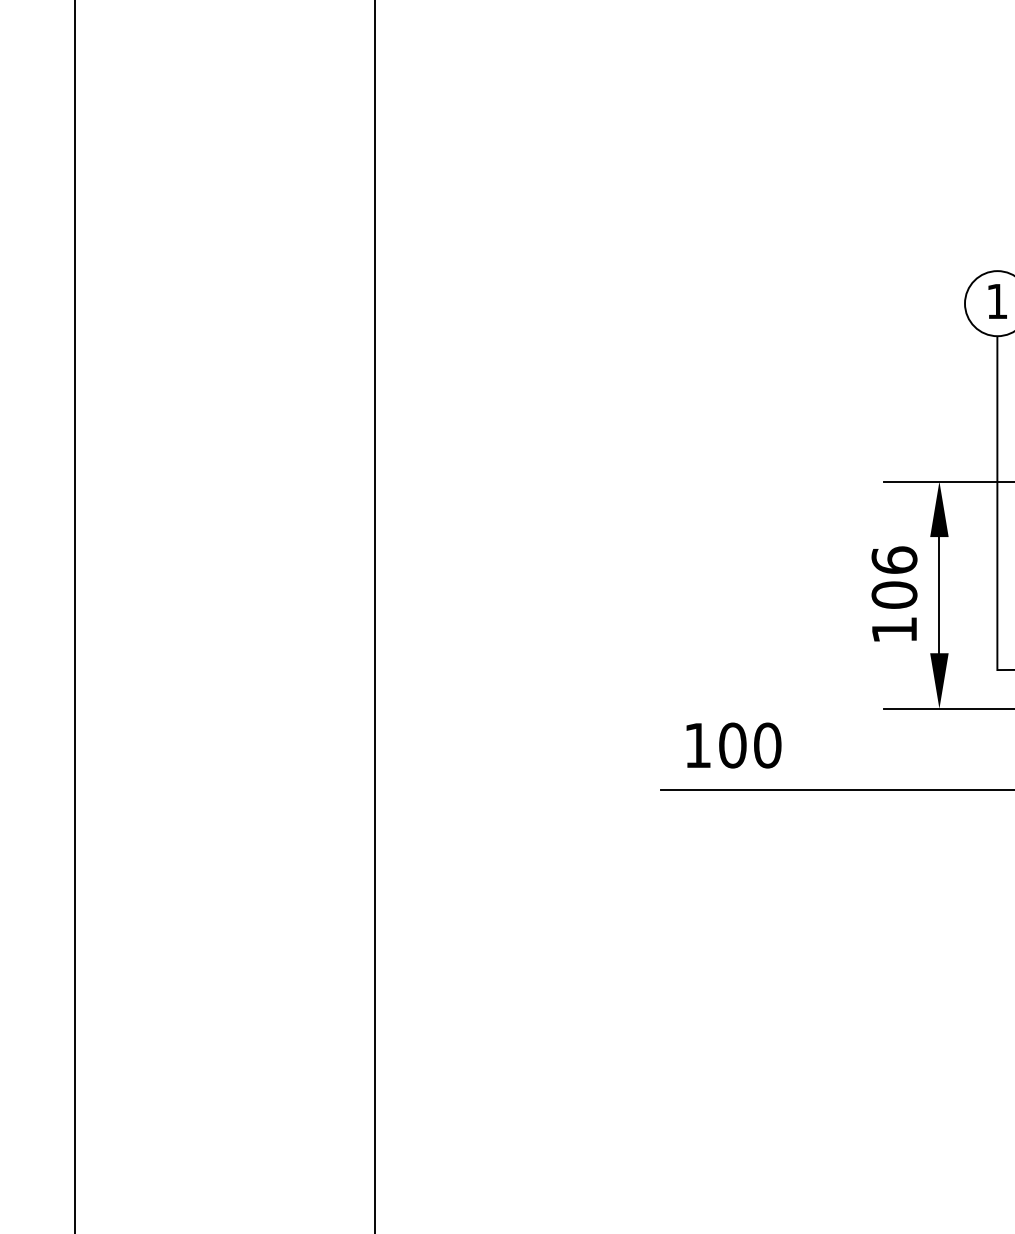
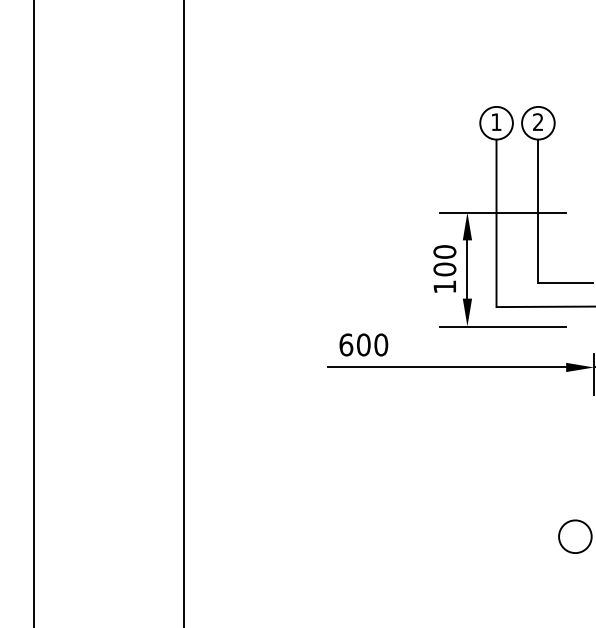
text: (893, 559) -> (444, 251), 106 -> 100
text: (698, 744) -> (346, 344), 100 -> 600

